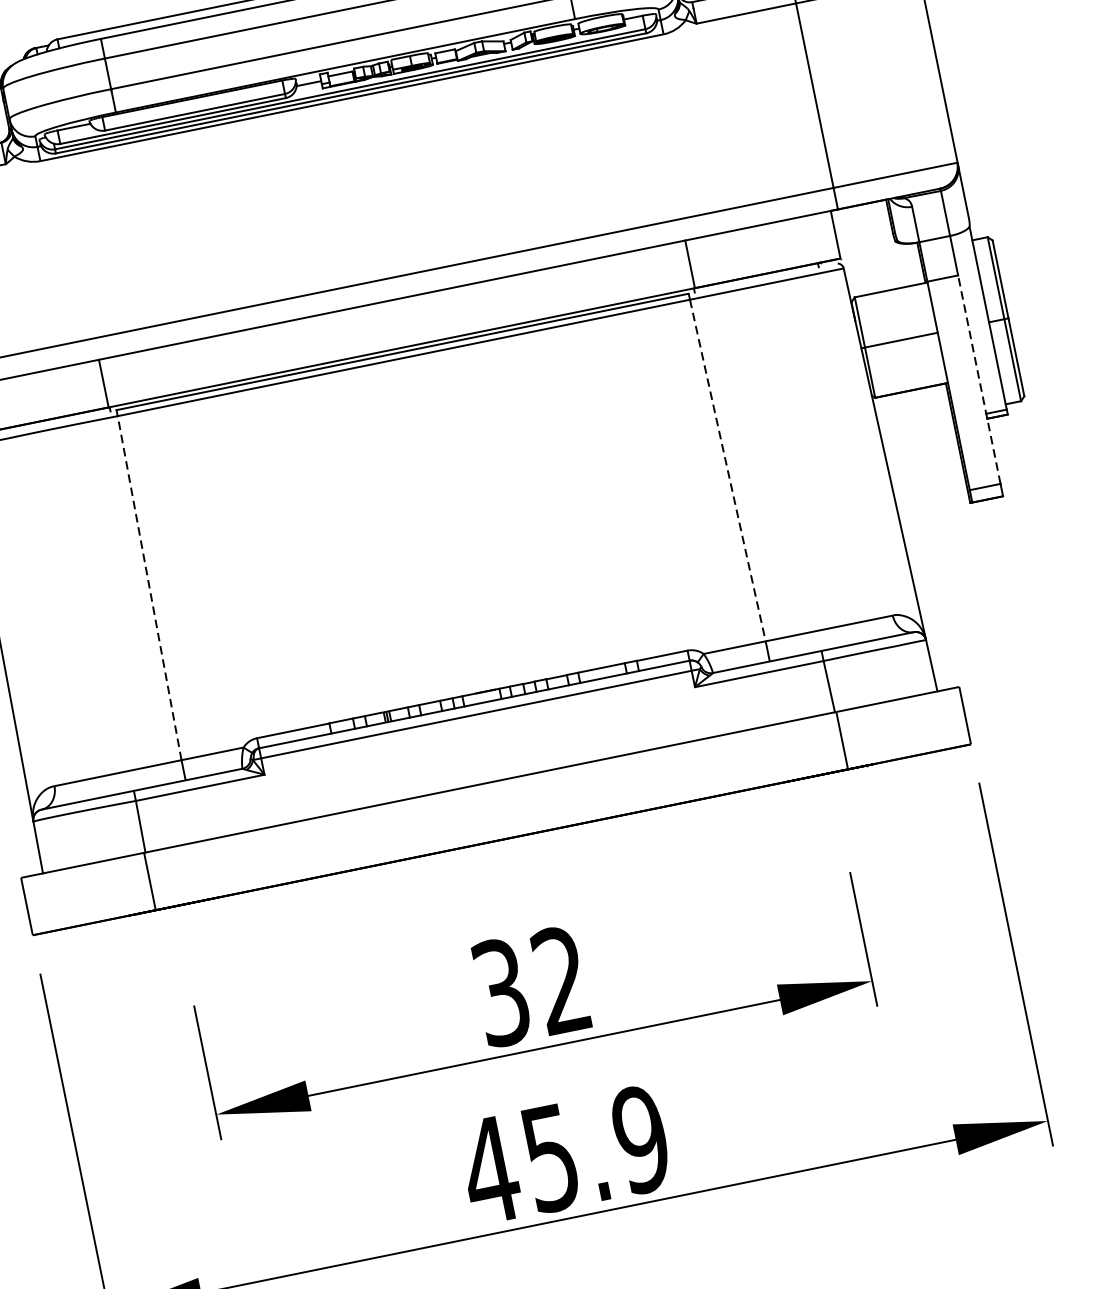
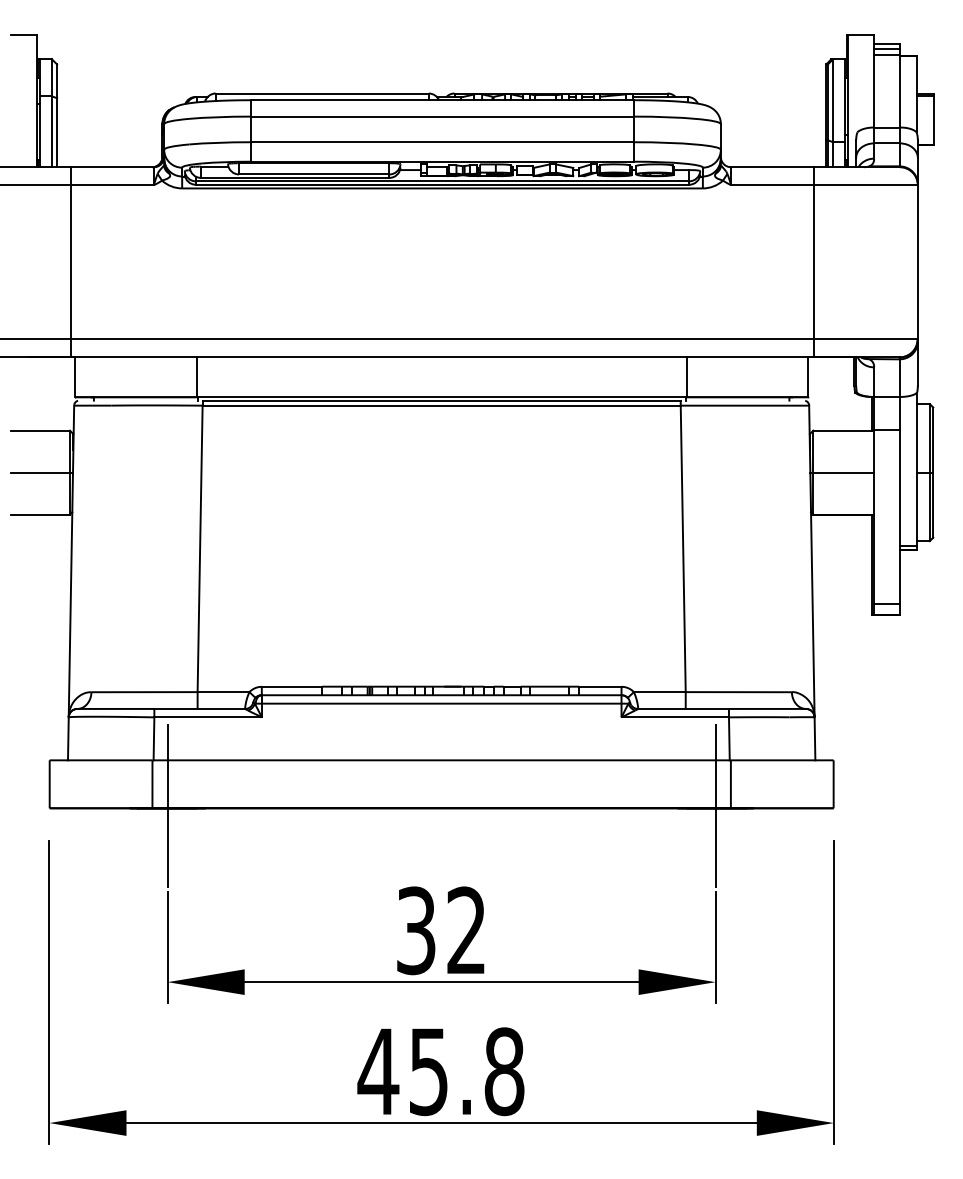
line: (978, 379) -> (899, 516), dashed -> solid
line: (728, 471) -> (683, 549), dashed -> solid
line: (150, 587) -> (200, 548), dashed -> solid
line: (829, 770) -> (715, 806), added
line: (173, 904) -> (167, 806), added
text: (641, 1139) -> (504, 1071), 45.9 -> 45.8

